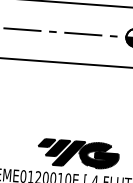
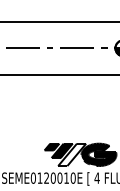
fill: (69, 153) -> (72, 154), removed

